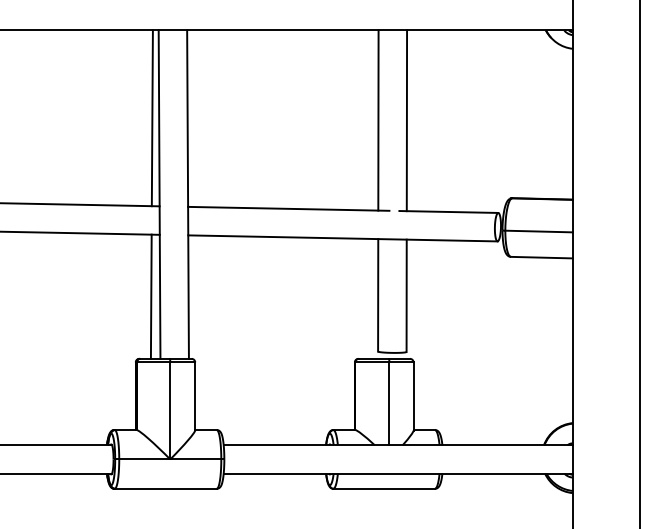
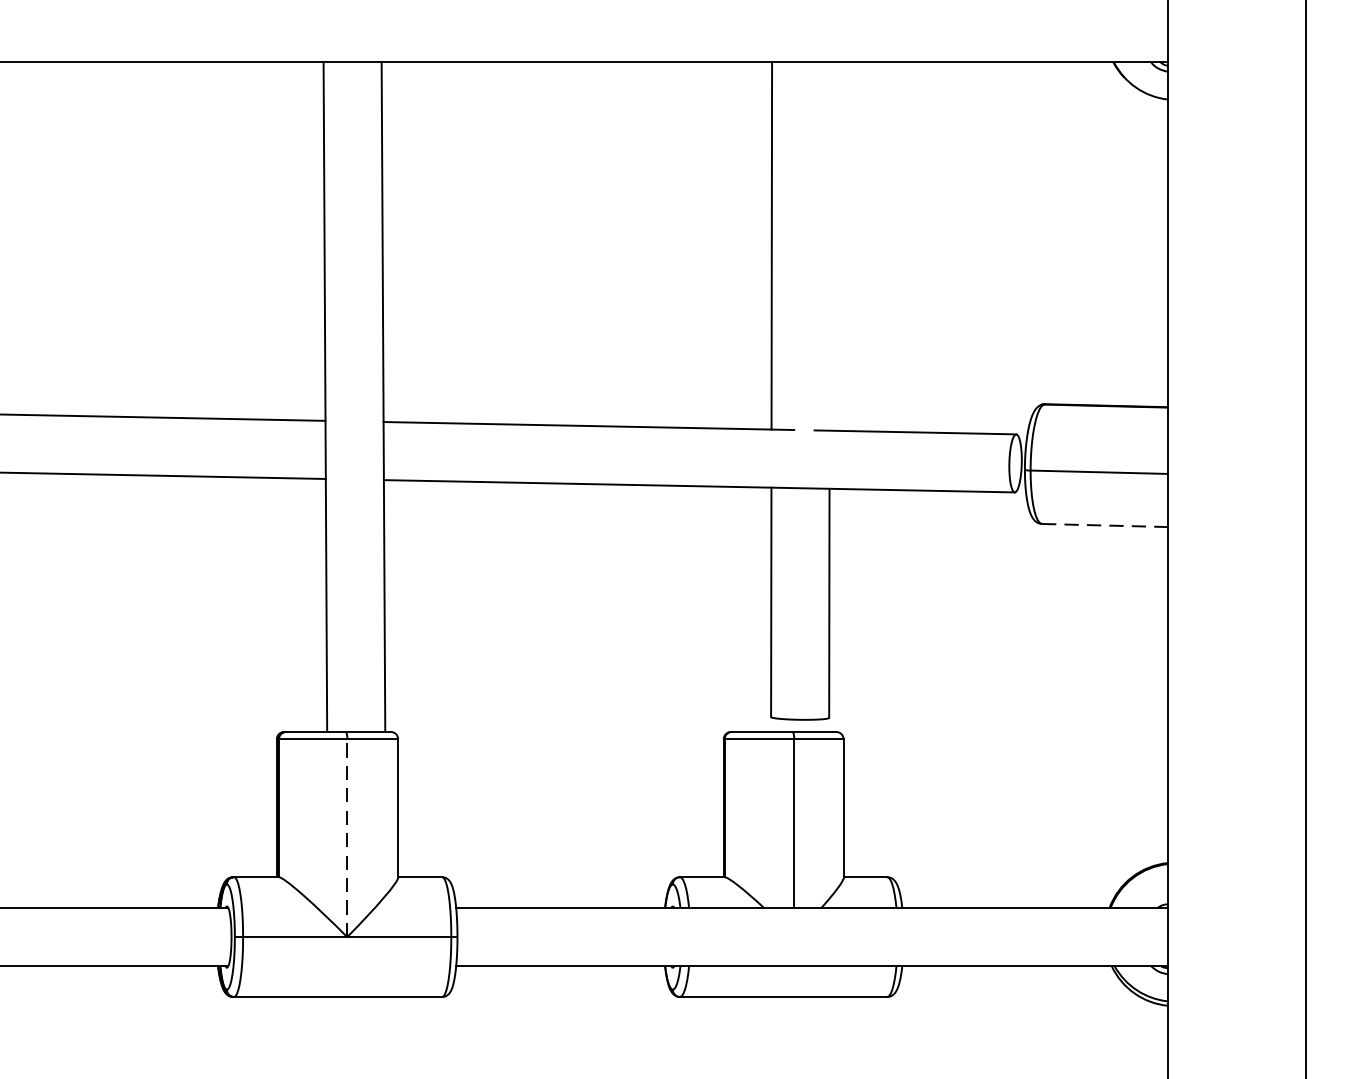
line: (151, 118) -> (308, 241), removed
line: (406, 120) -> (829, 245), removed
line: (541, 257) -> (1104, 525), solid -> dashed
line: (150, 296) -> (306, 604), removed
line: (170, 410) -> (347, 837), solid -> dashed

